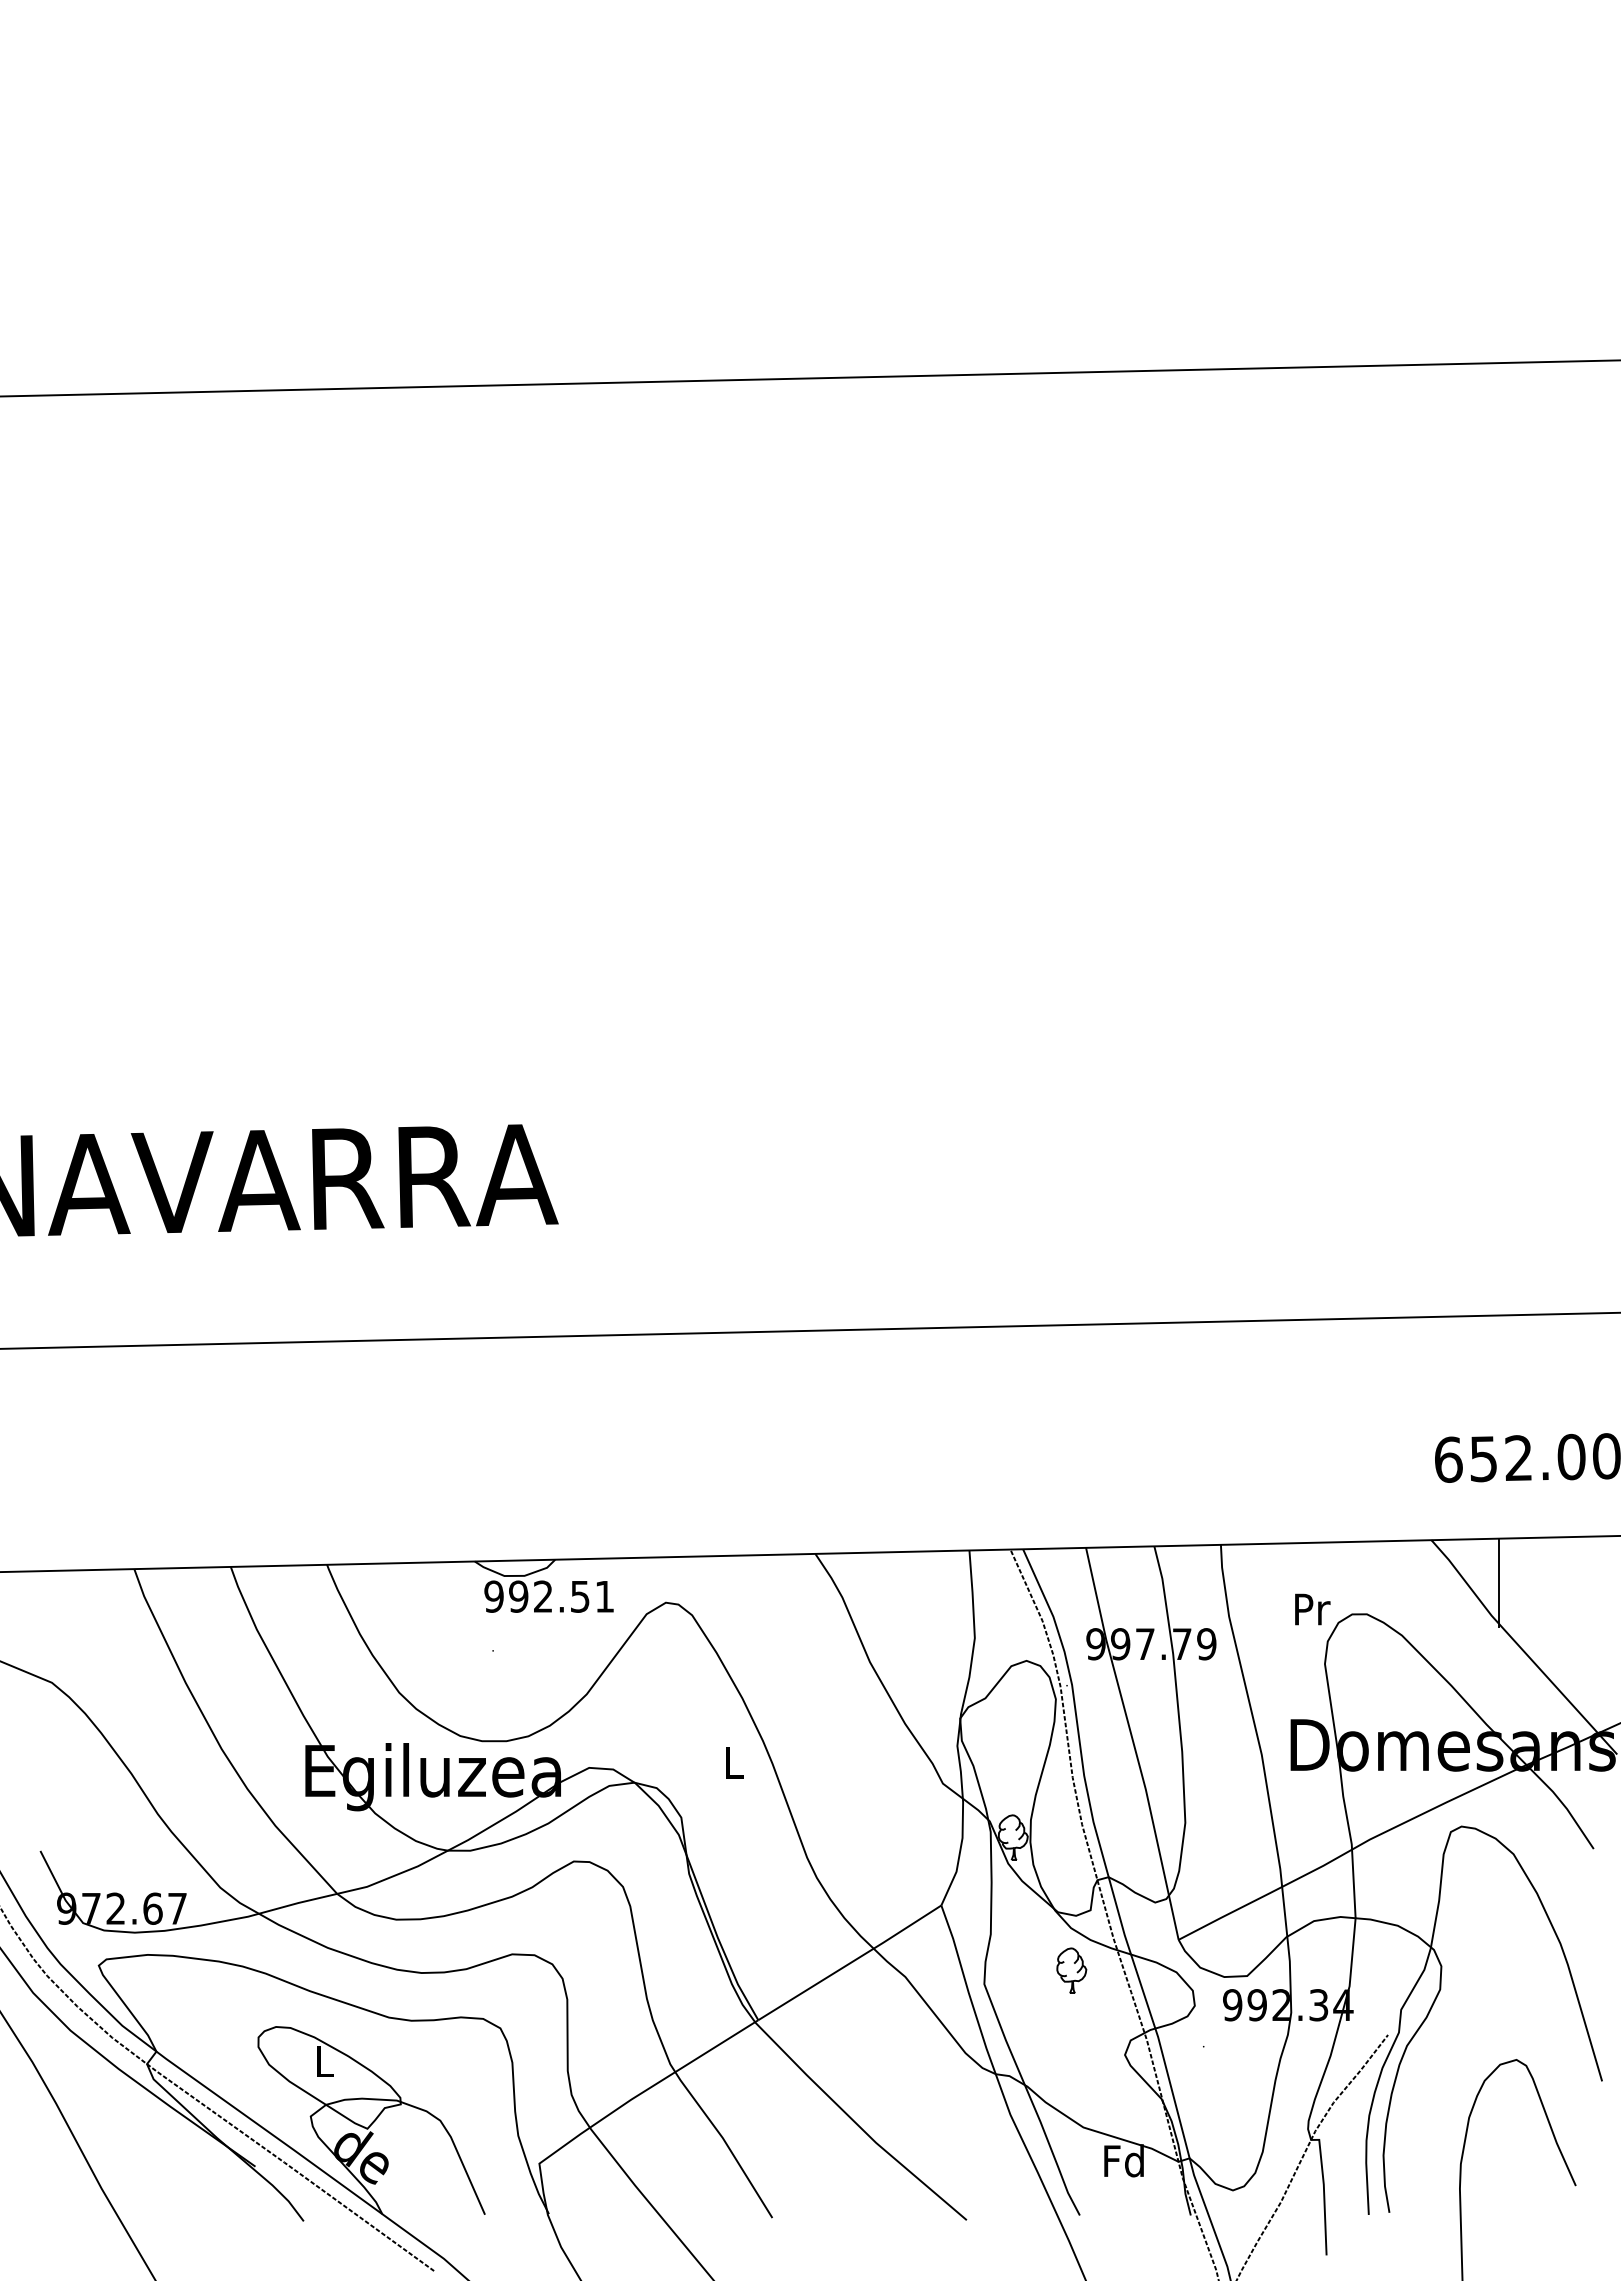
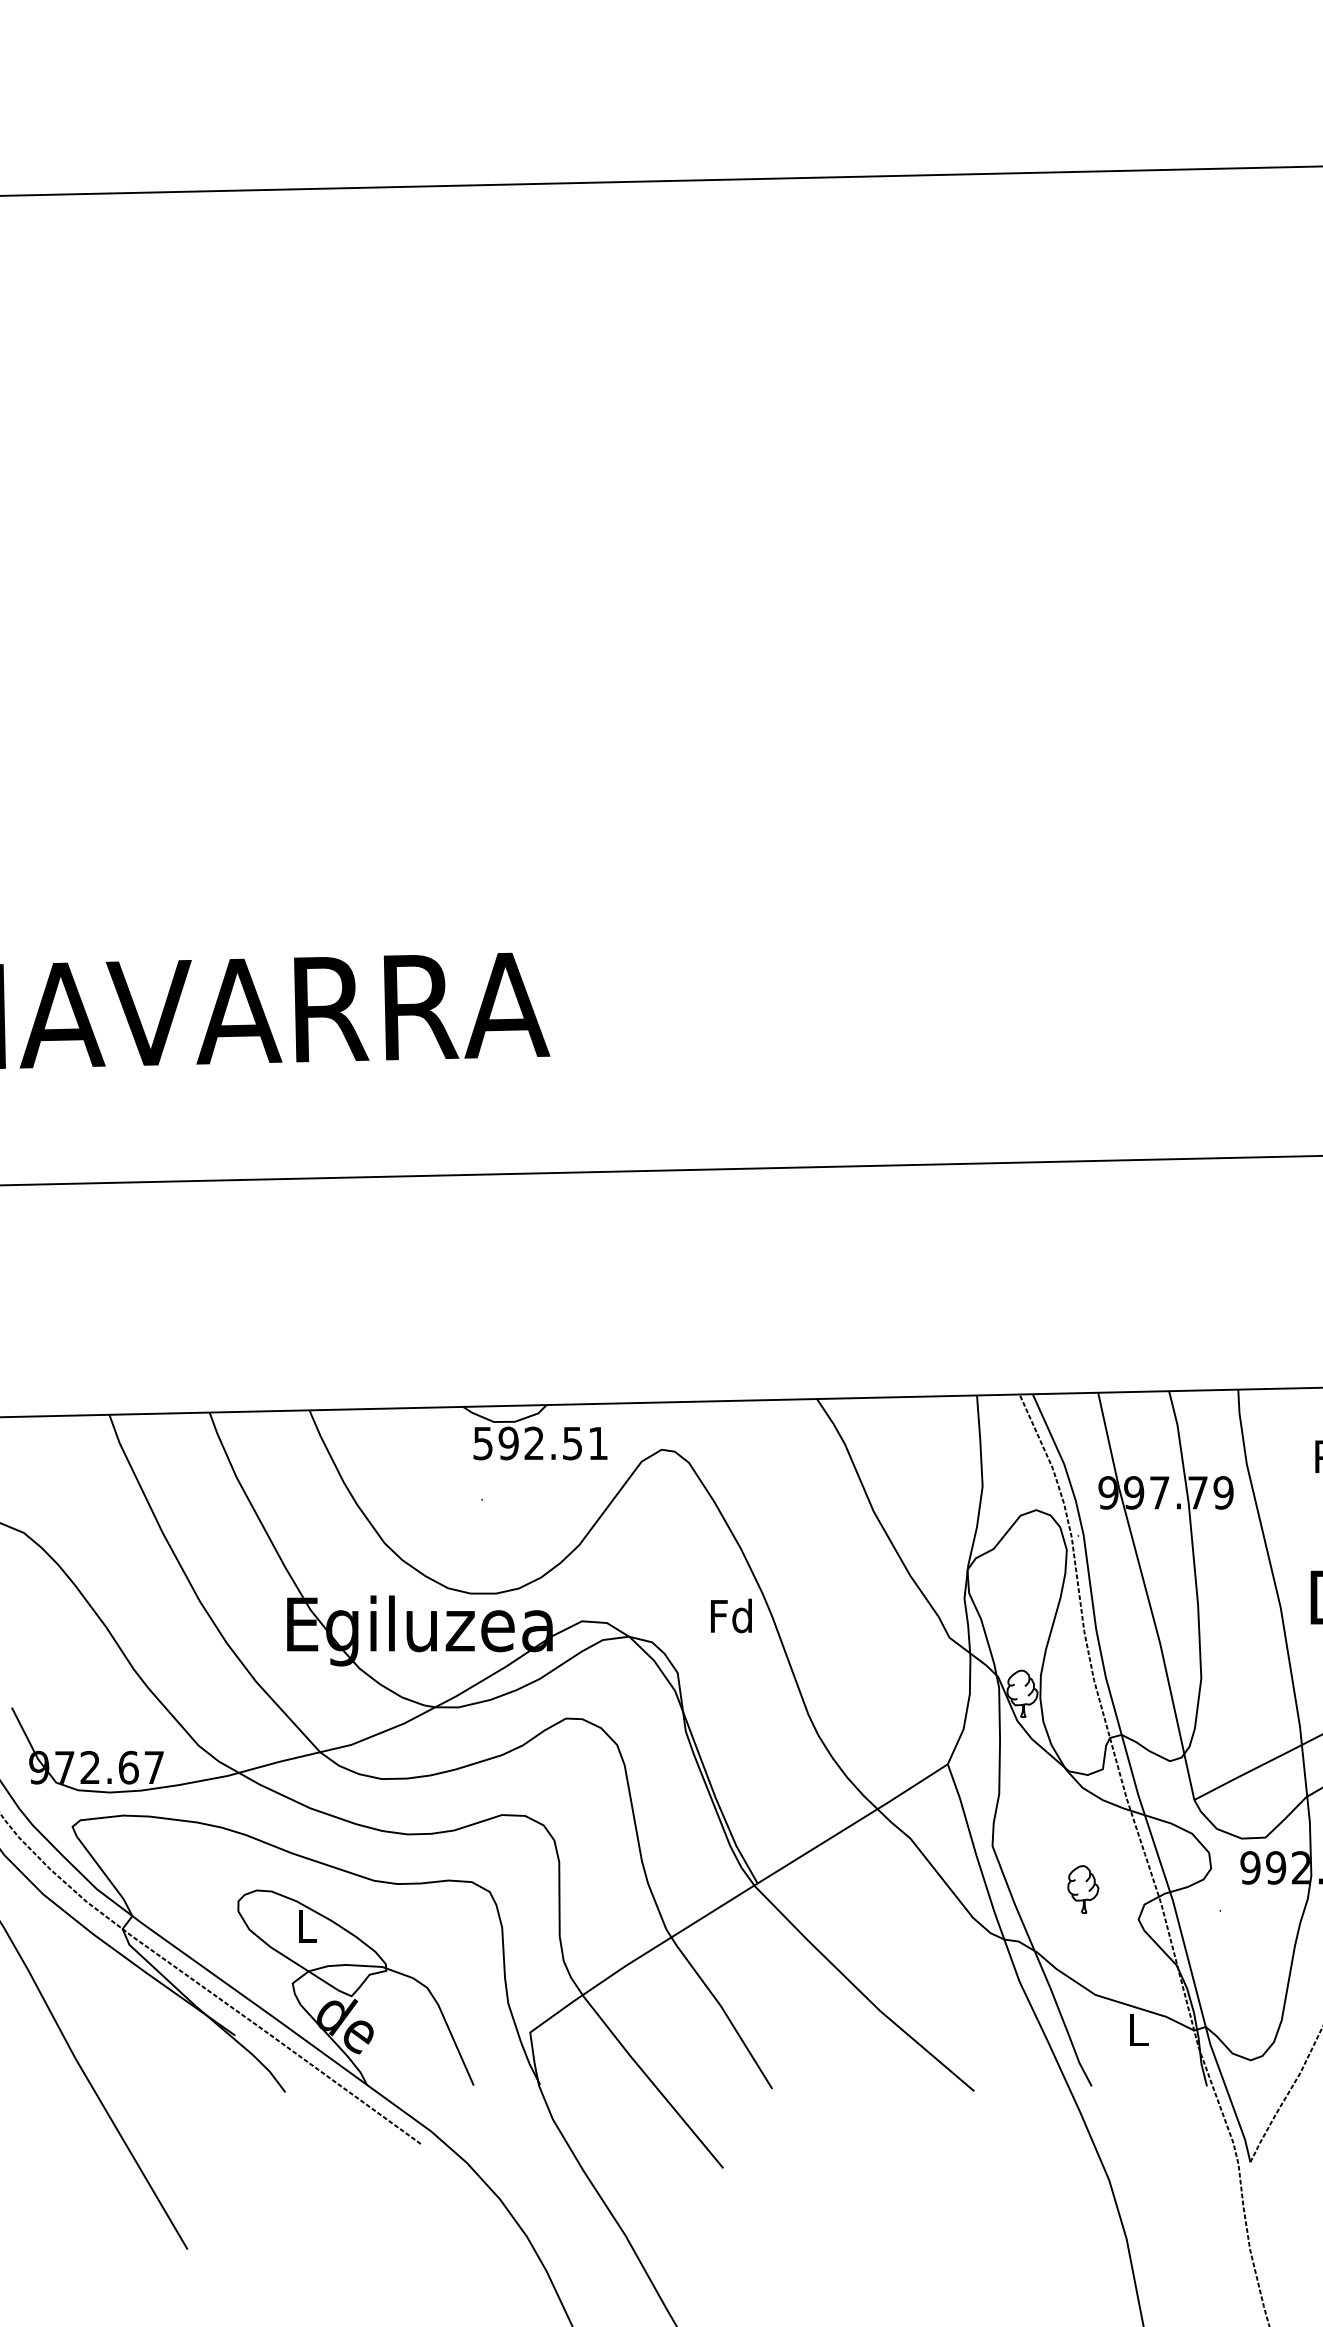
text: (493, 1596) -> (482, 1443), 992.51 -> 592.51
text: (732, 1762) -> (730, 1615), L -> Fd
part: (1071, 1970) -> (1083, 1888), moved
text: (1123, 2160) -> (1137, 2029), Fd -> L

